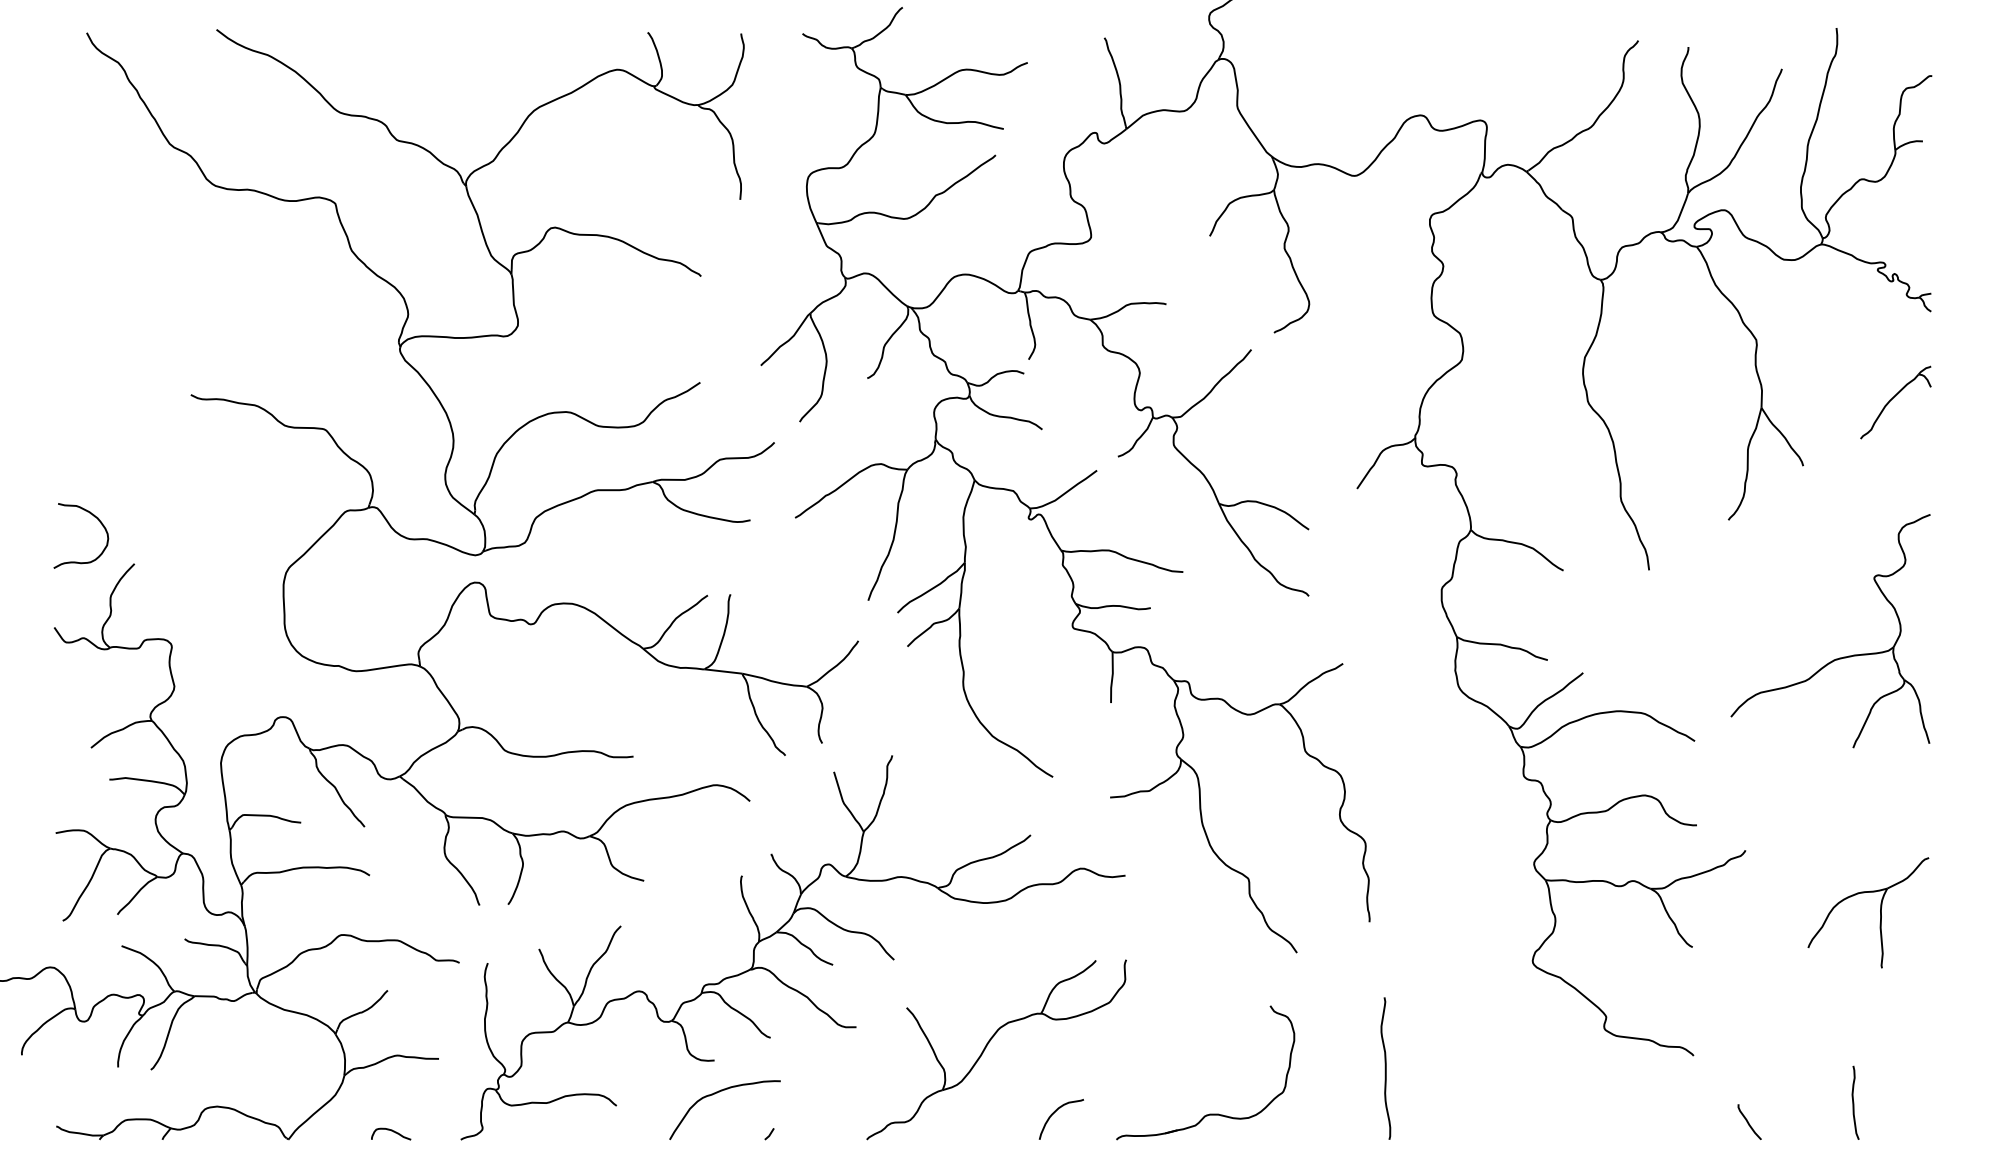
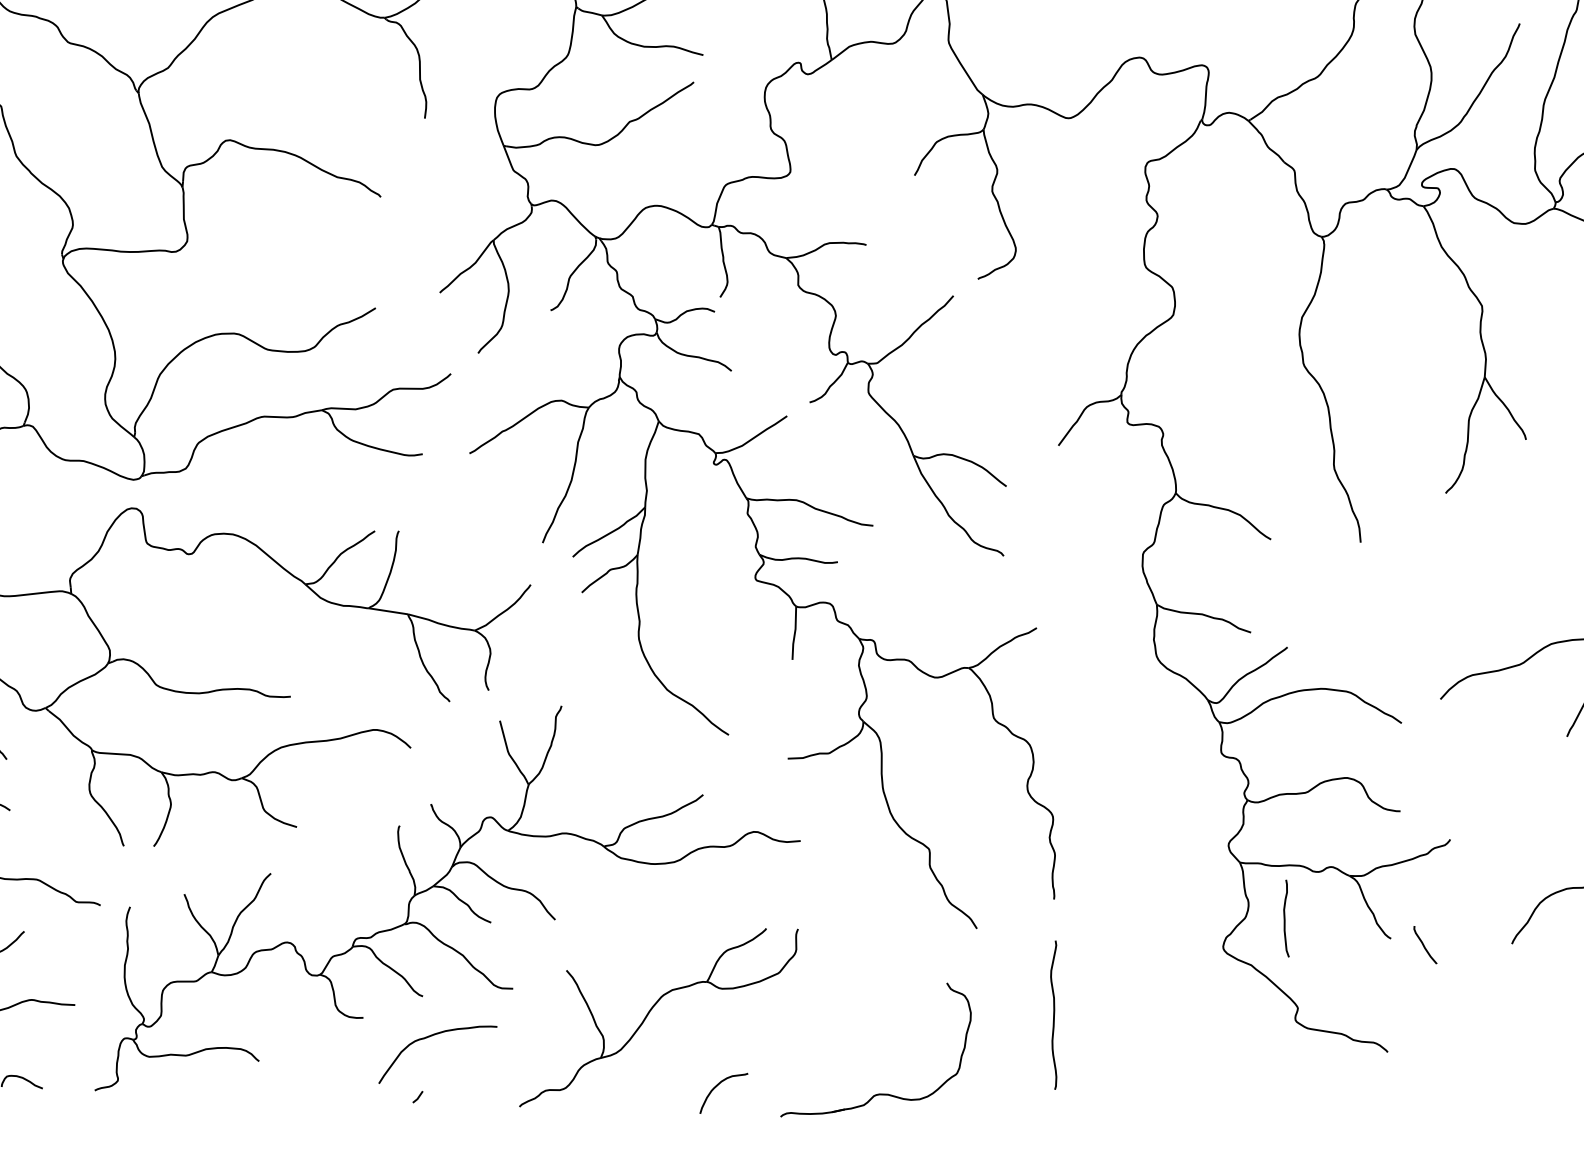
curve: (1385, 1068) -> (1053, 1015), moved
curve: (717, 1093) -> (430, 1037), moved
curve: (1854, 1102) -> (1285, 918), moved
curve: (1748, 1121) -> (1424, 944), moved

